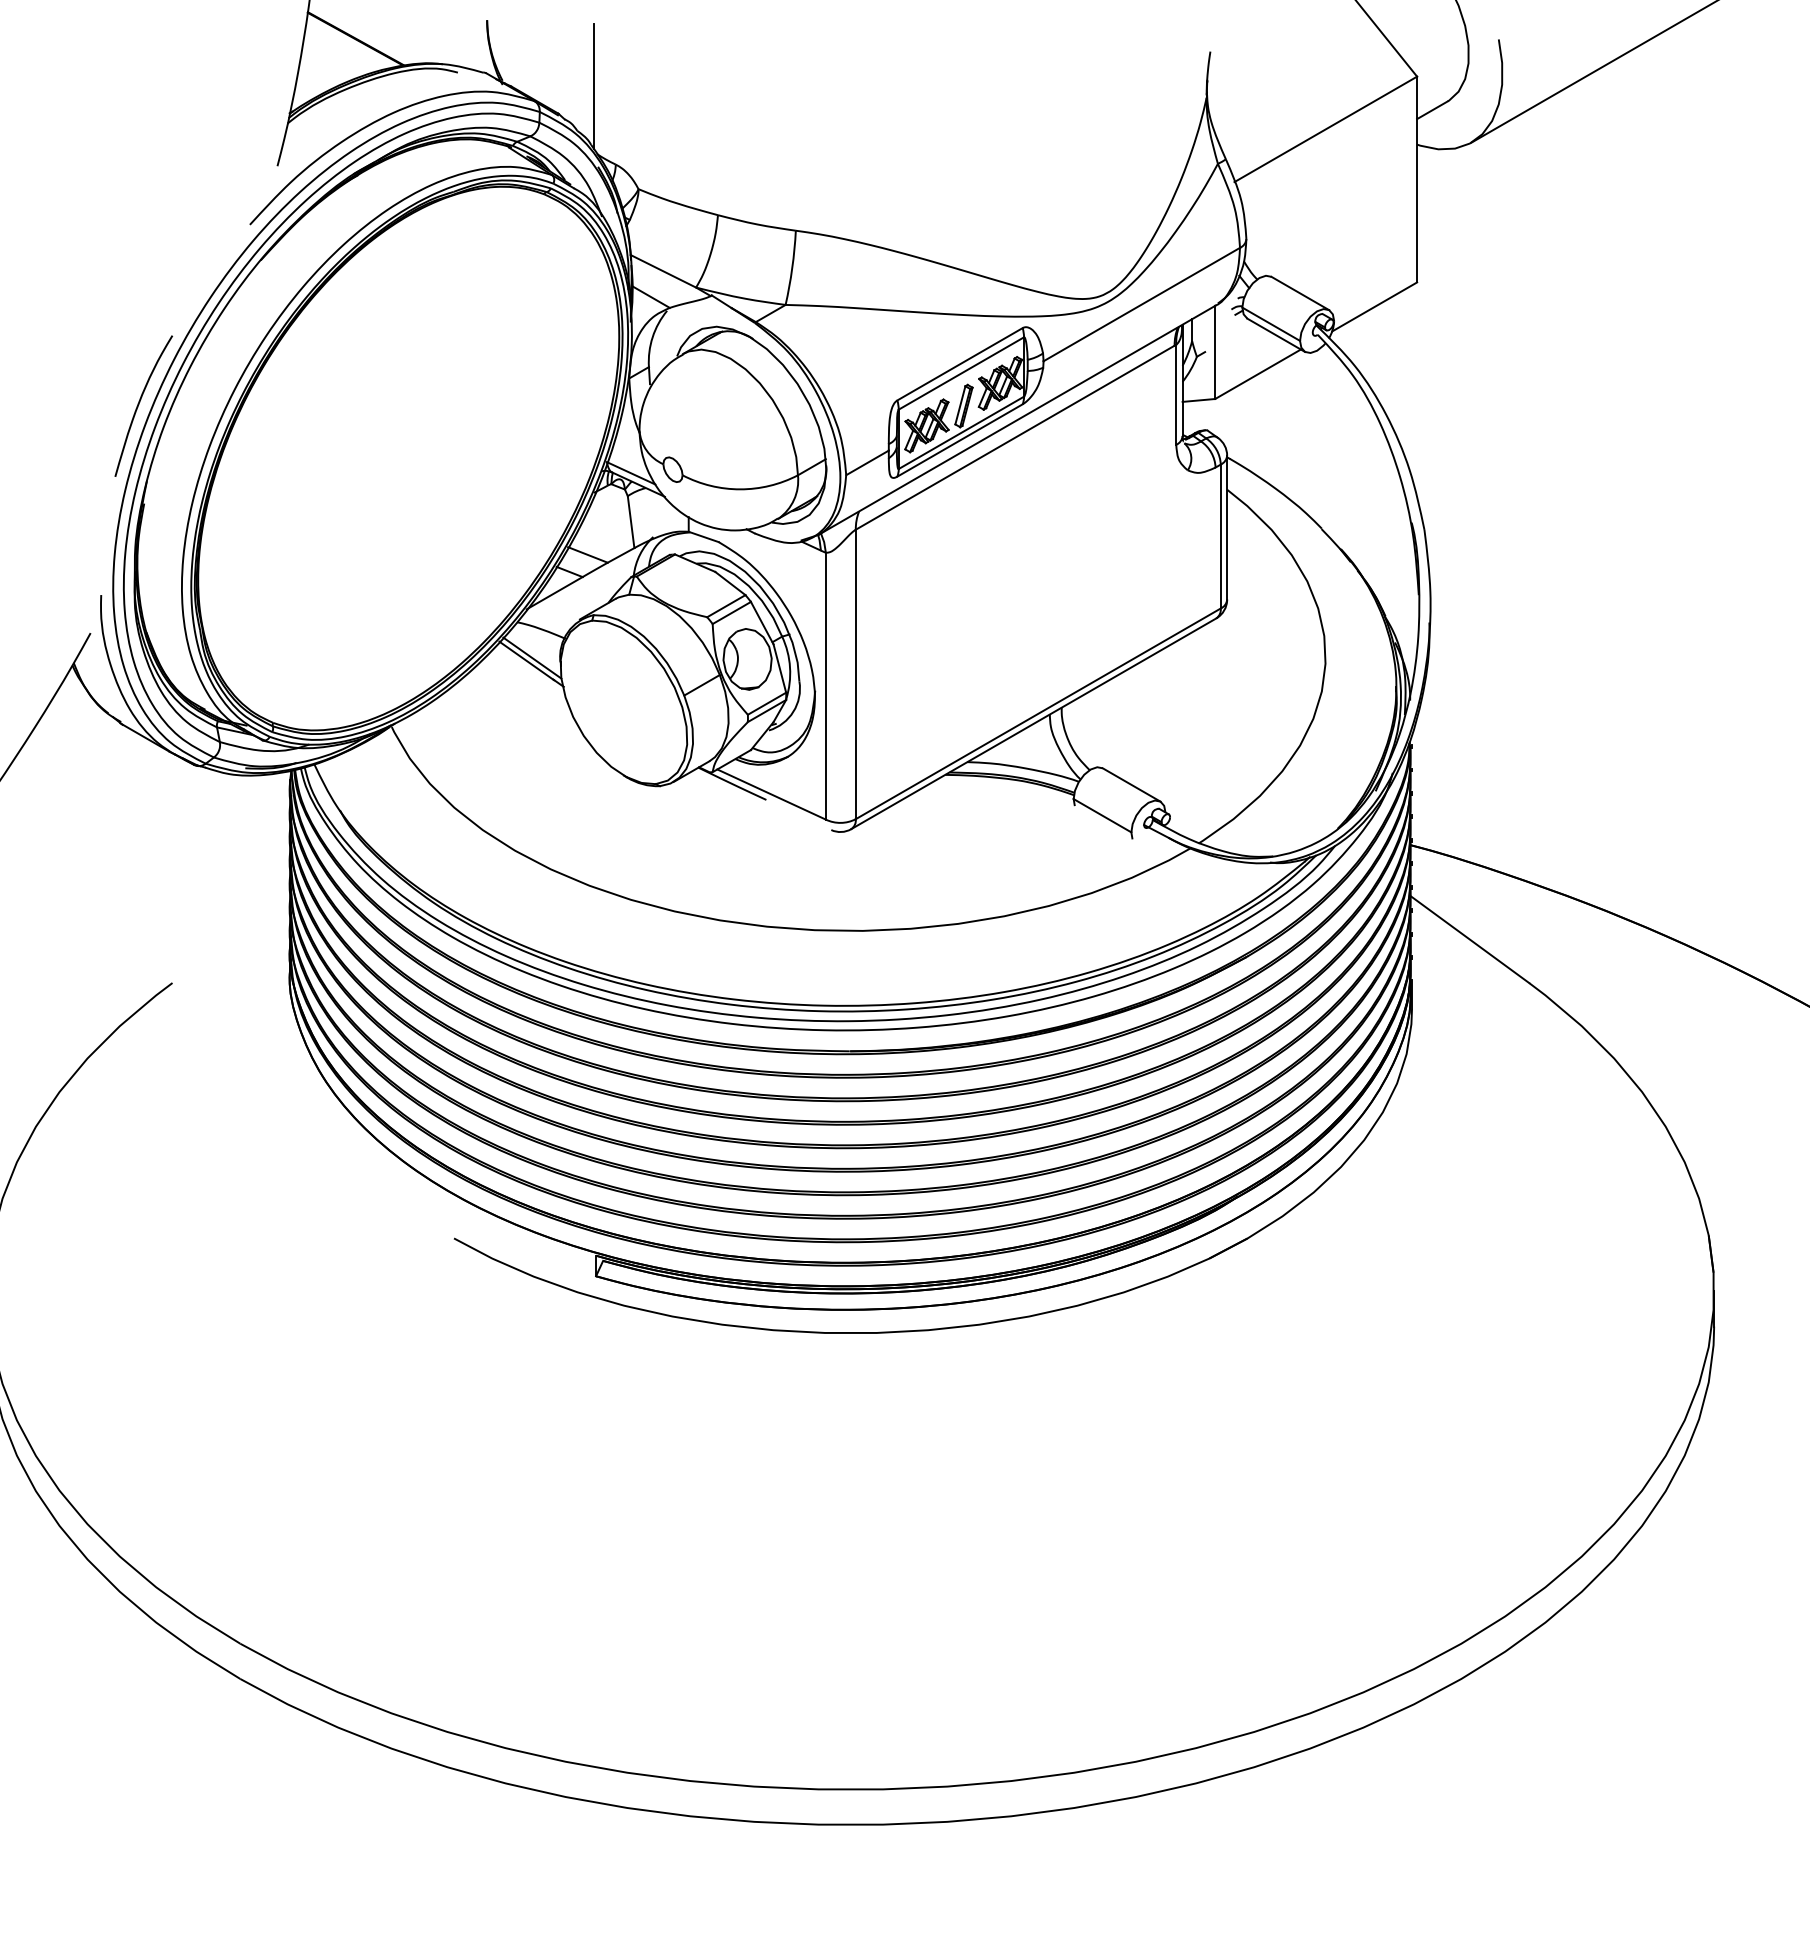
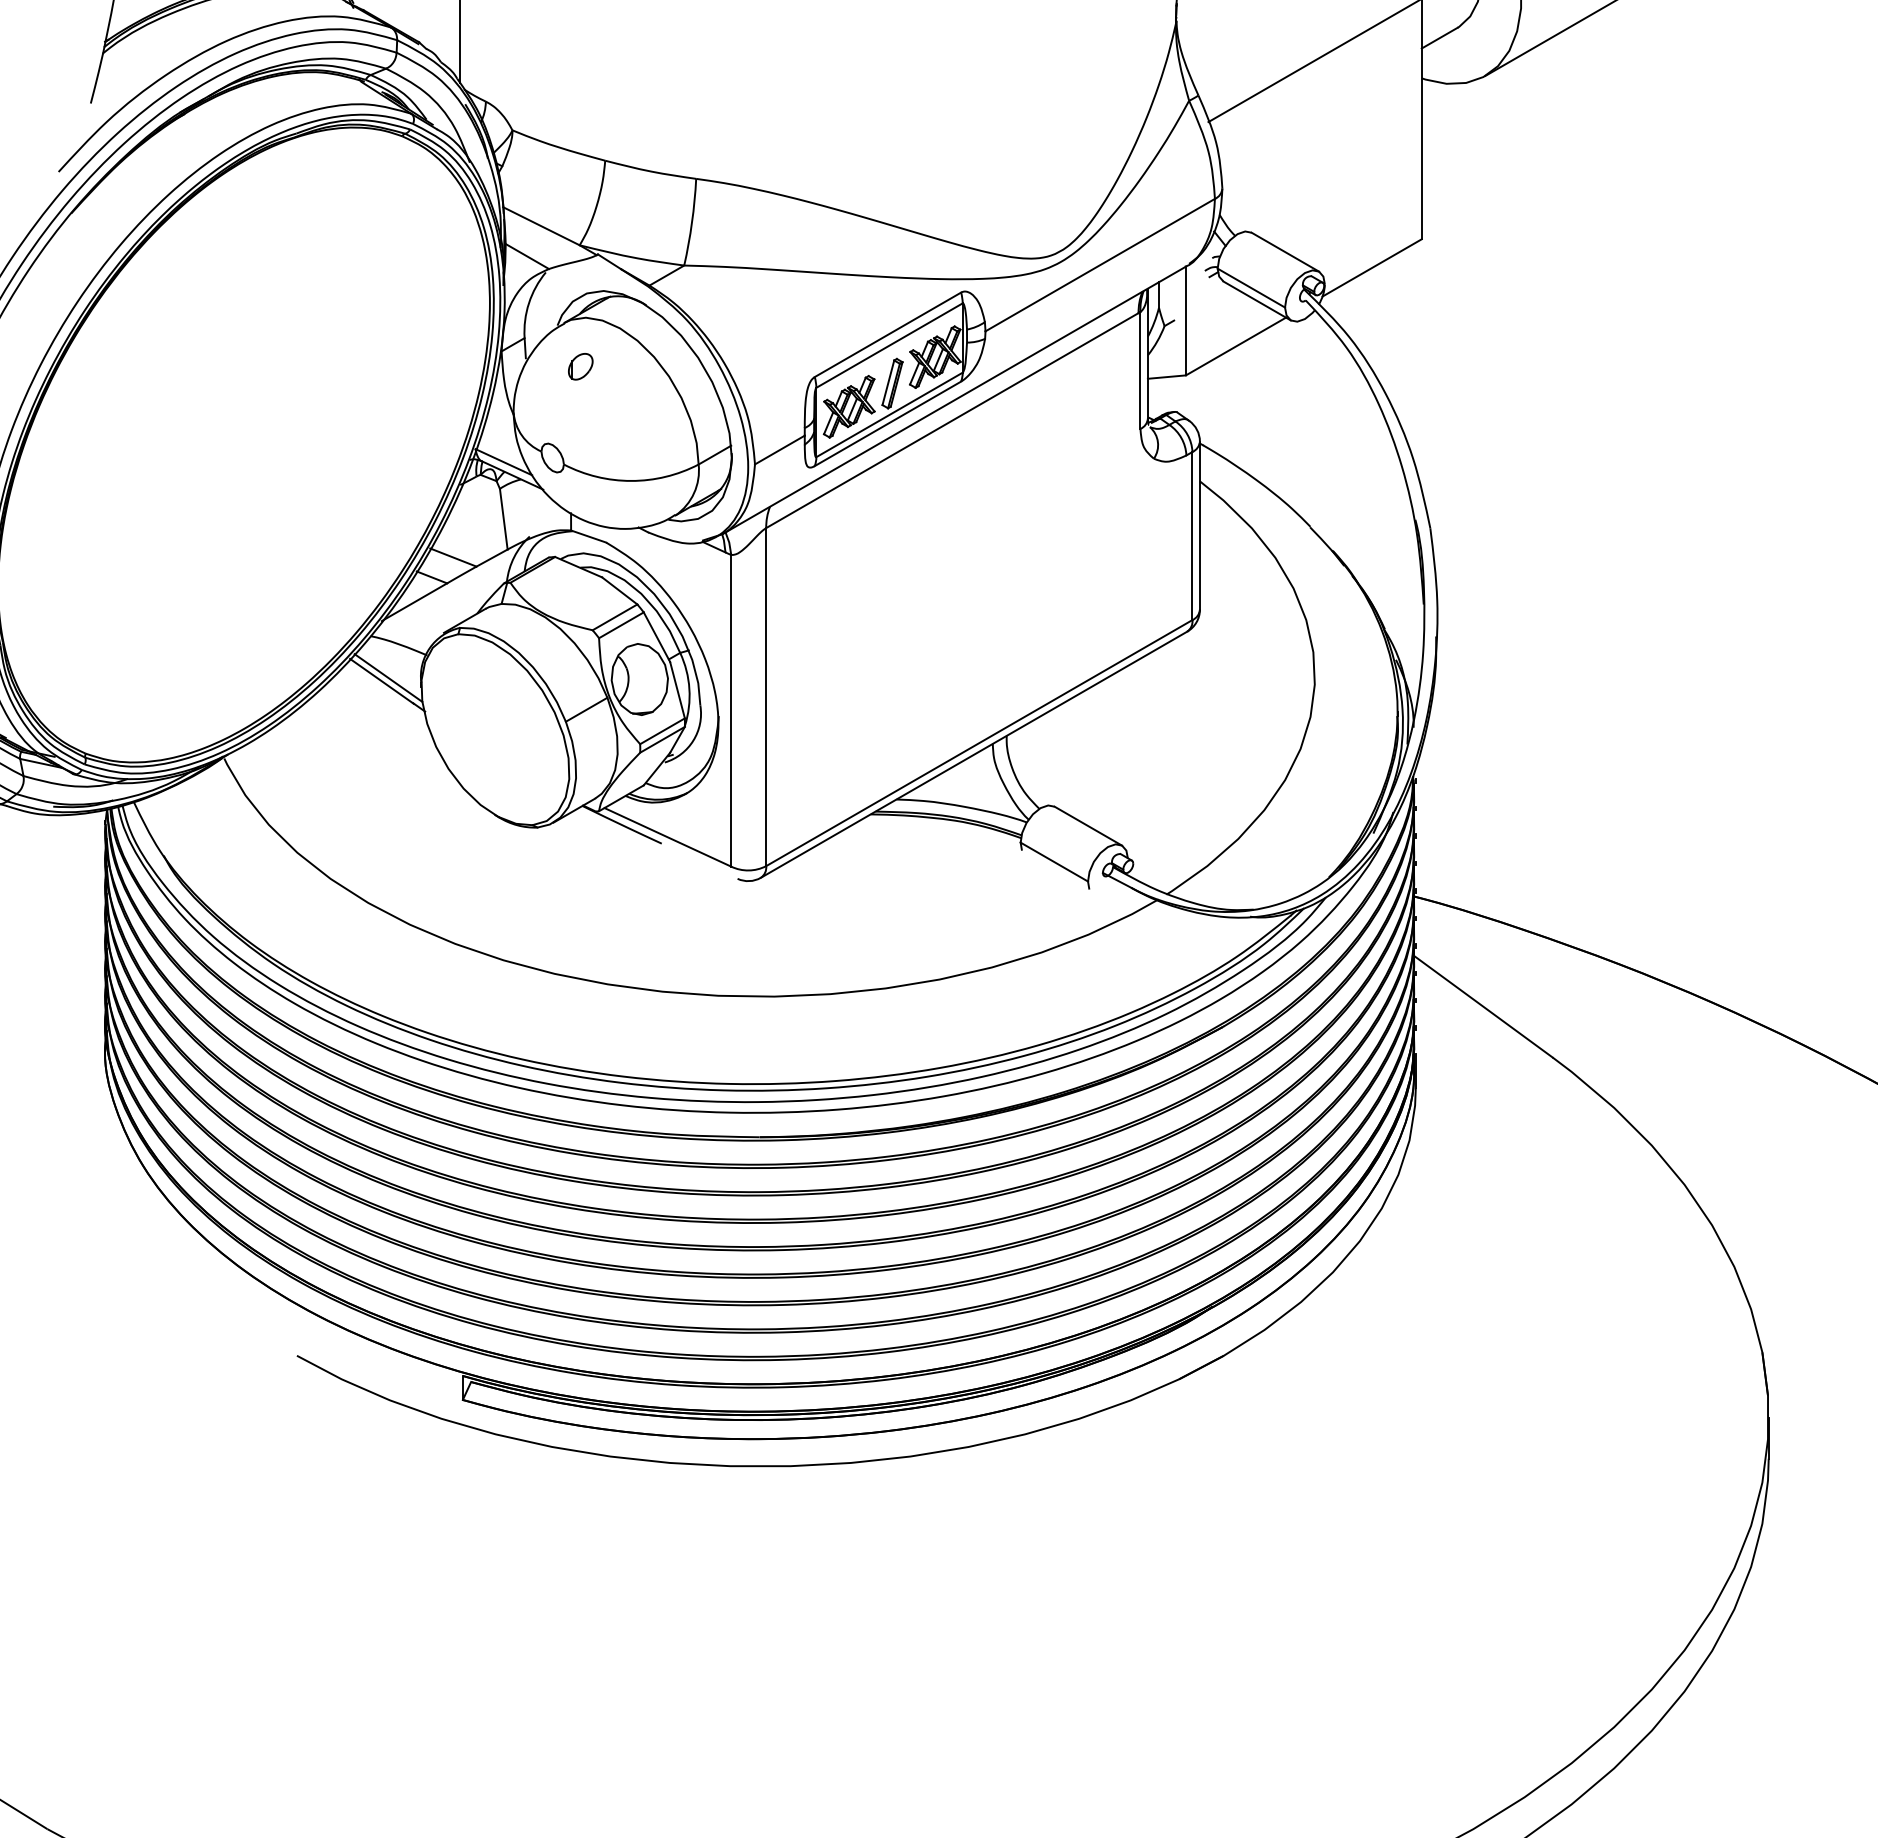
part: (696, 391) -> (580, 366), added

